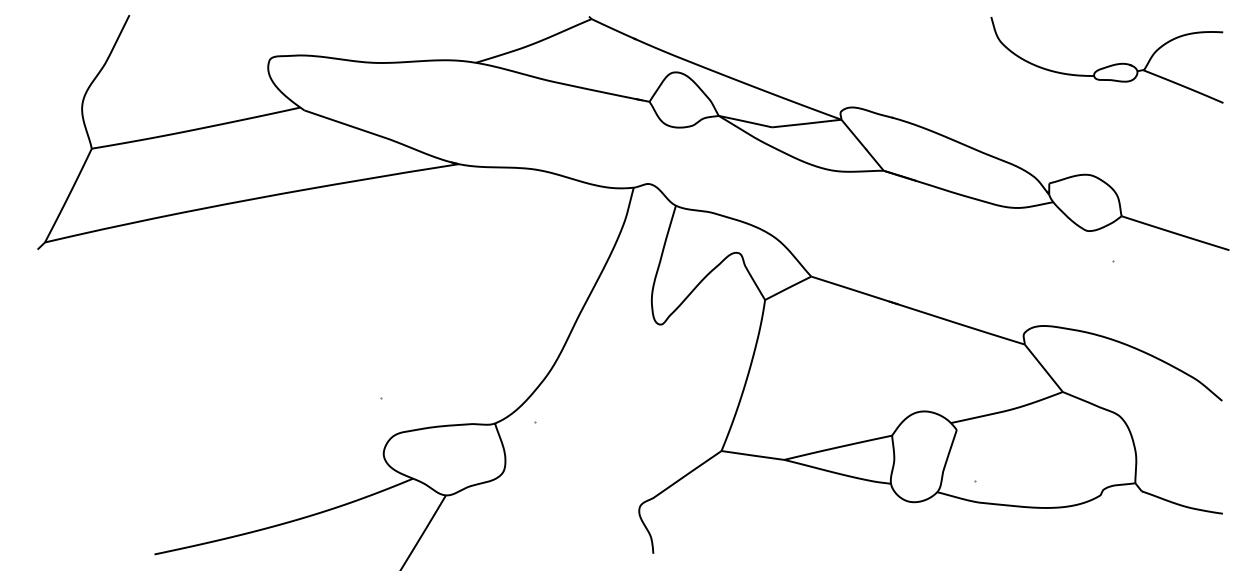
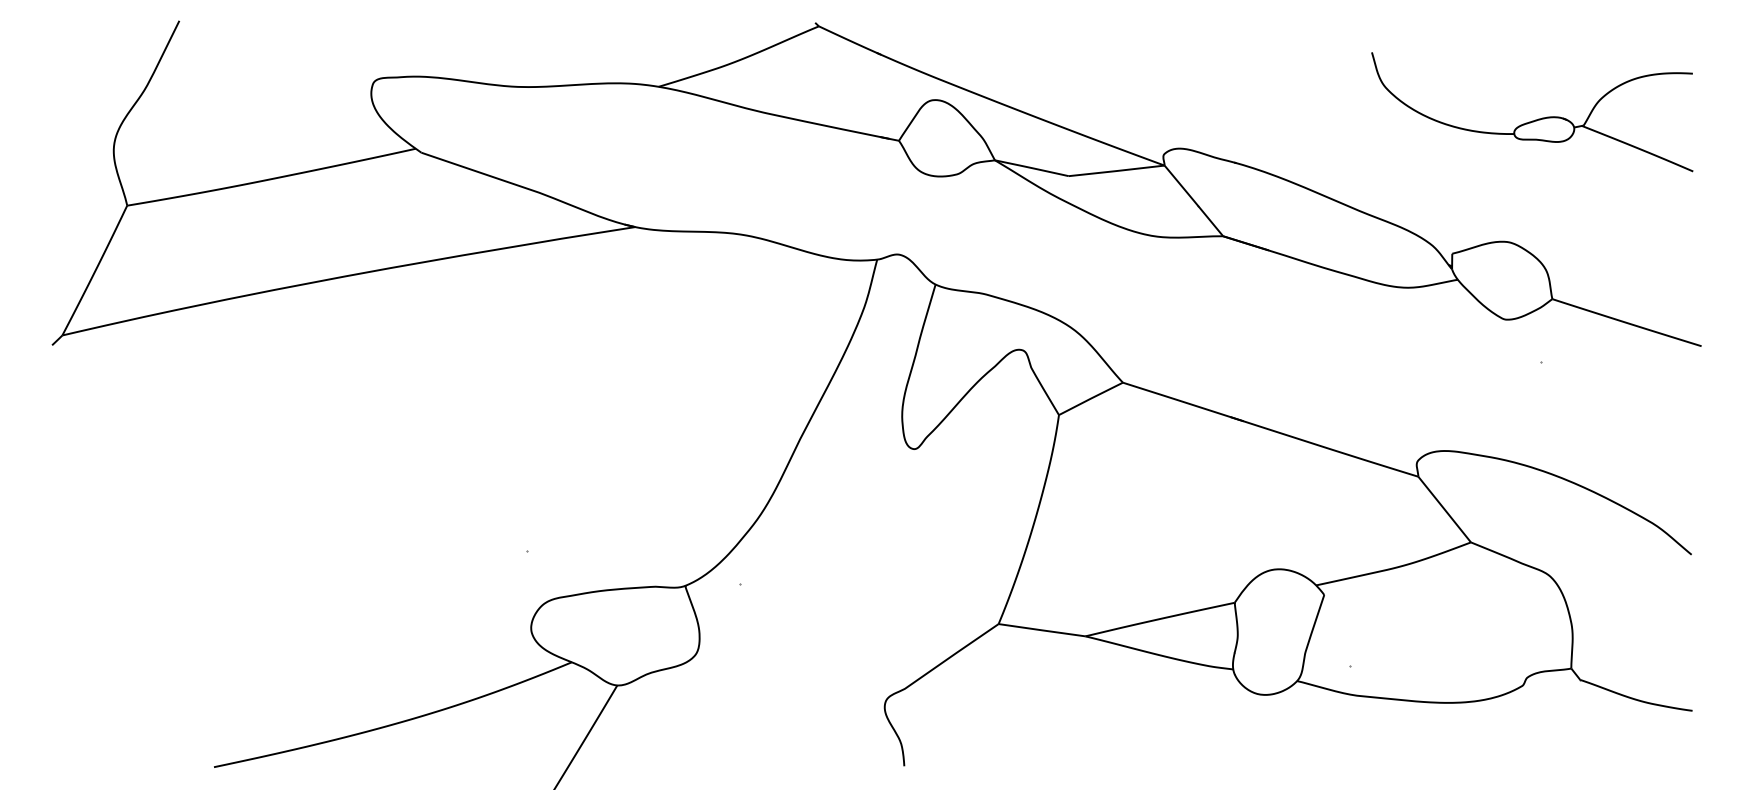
part: (1109, 65) -> (1535, 119), moved

